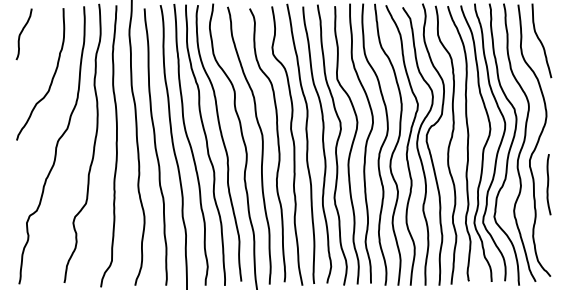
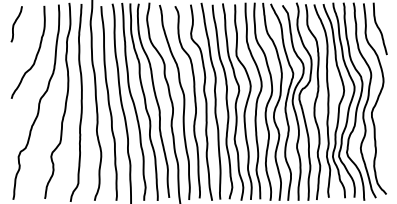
curve: (548, 184) -> (384, 129), removed

